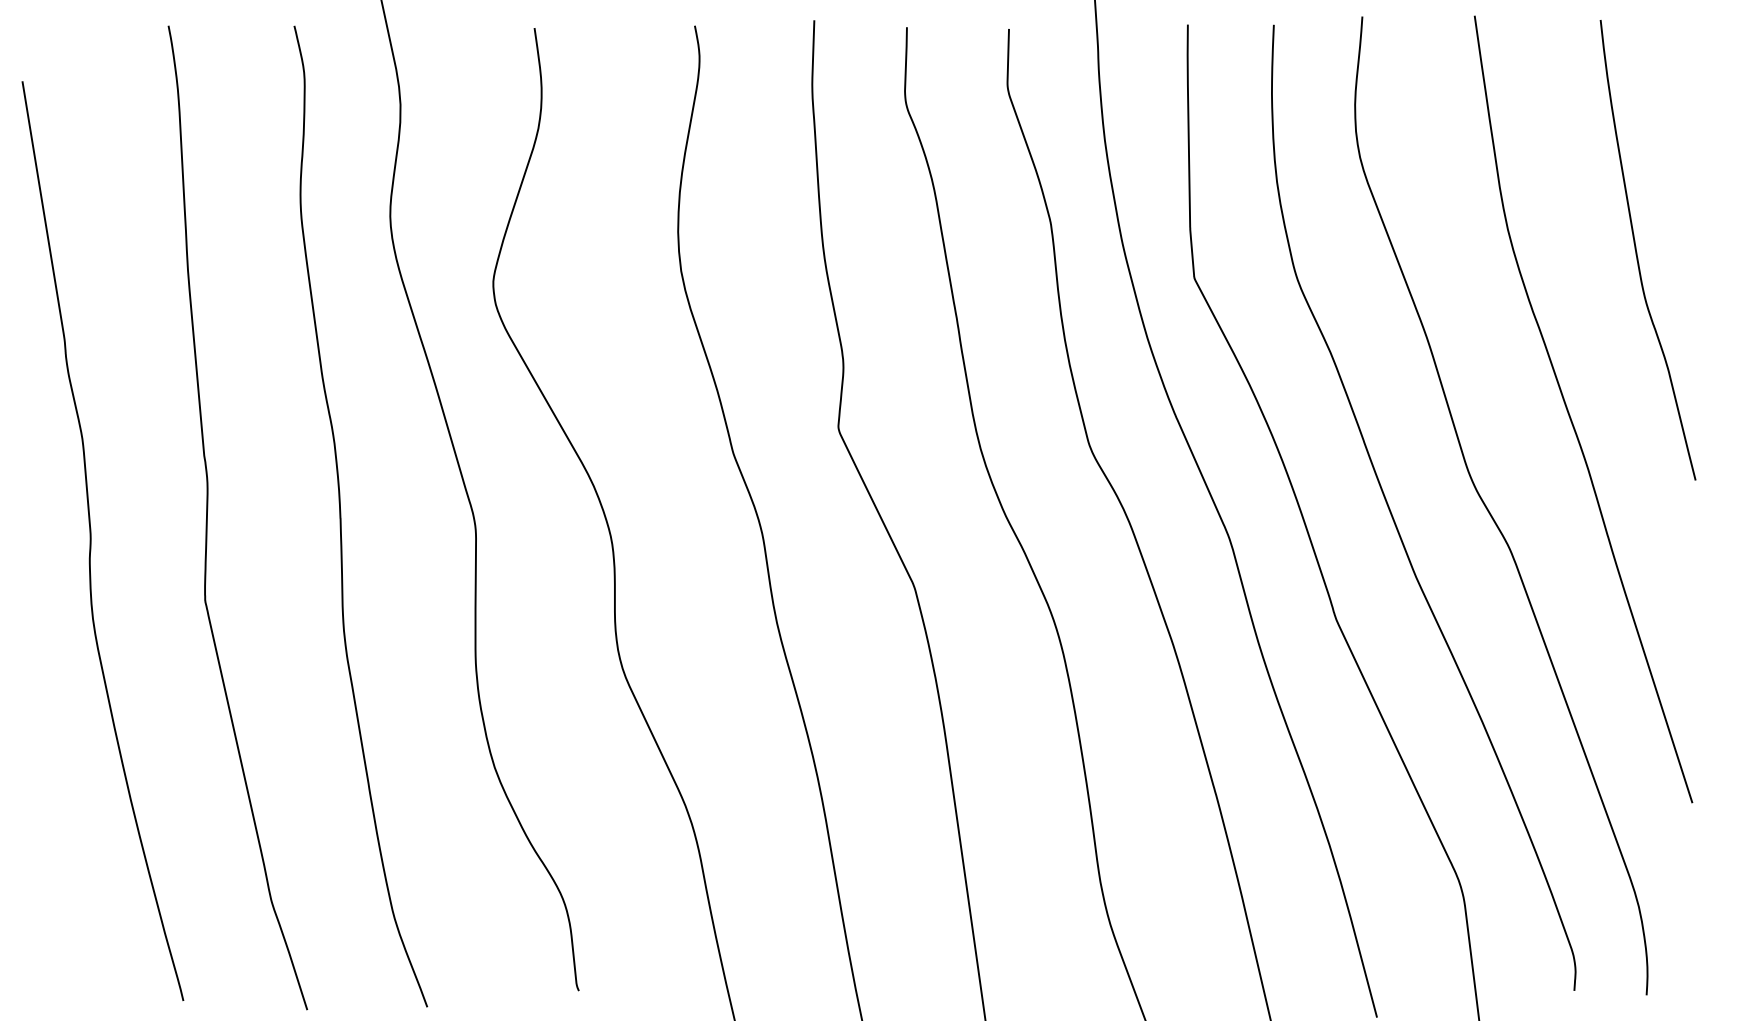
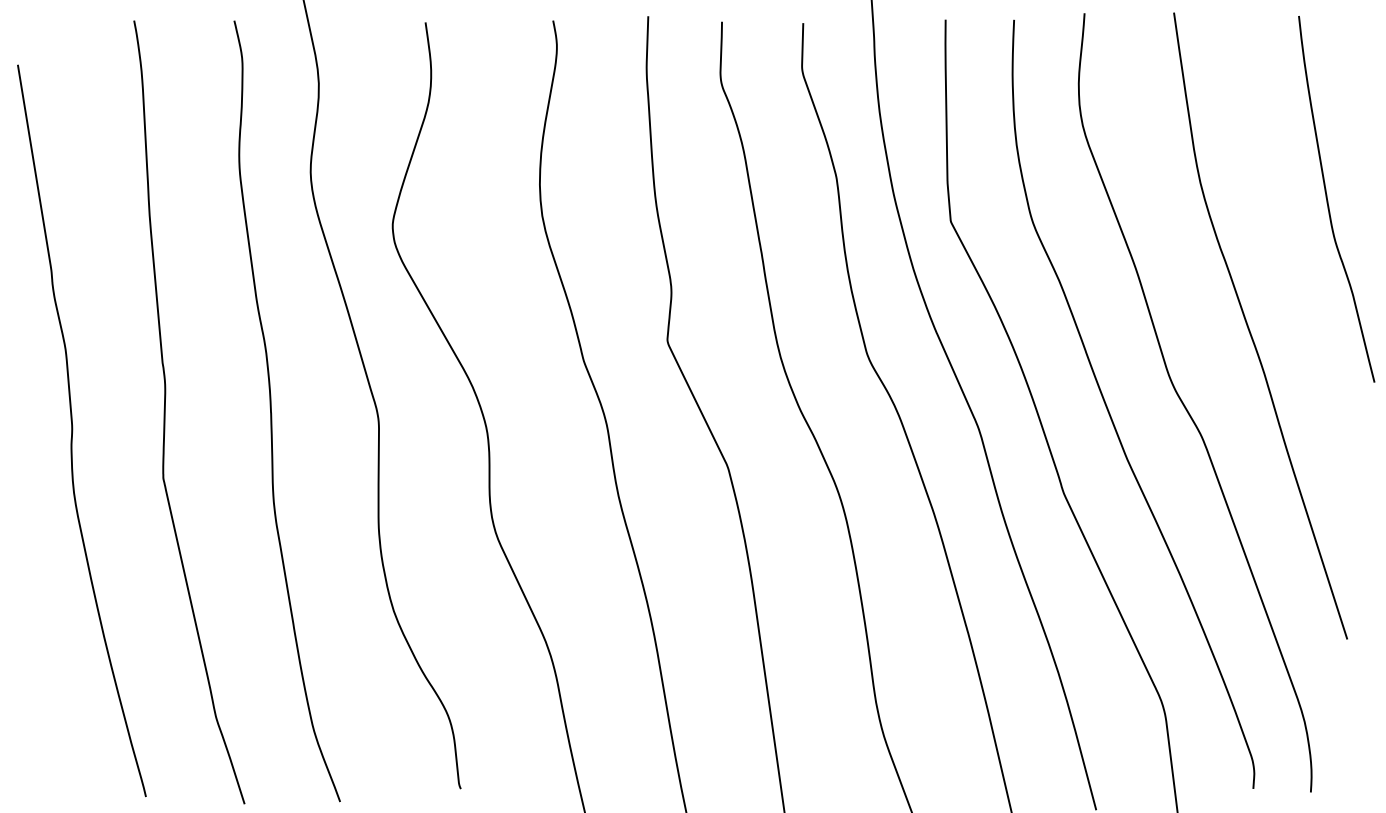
curve: (1637, 252) -> (1328, 201), moved

